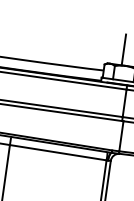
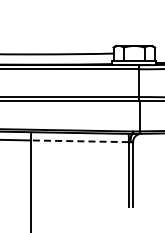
line: (123, 49) -> (130, 29), removed
line: (57, 152) -> (79, 141), solid -> dashed

